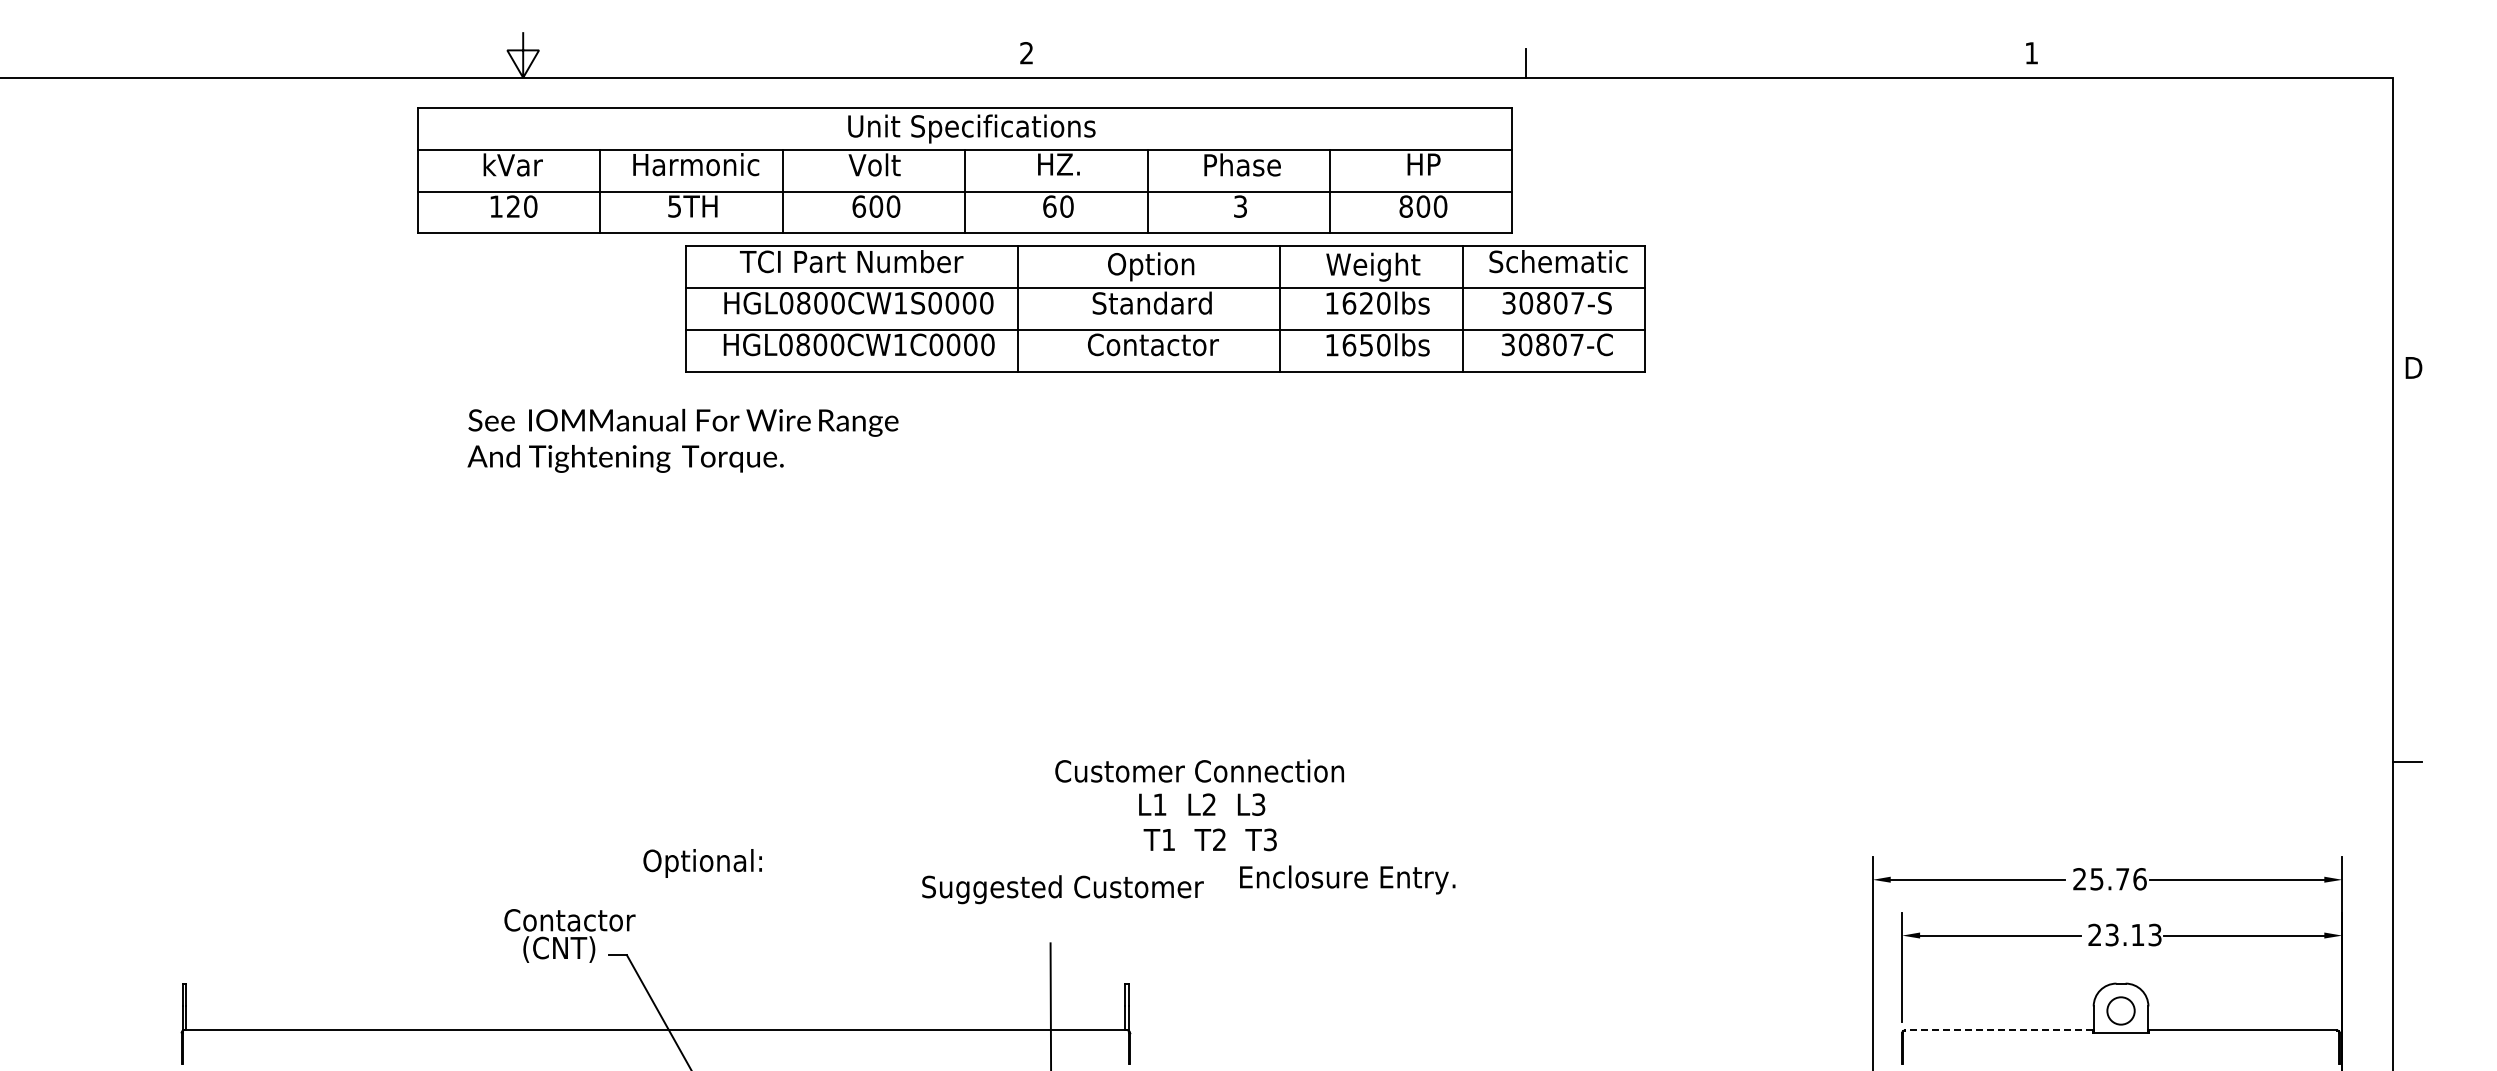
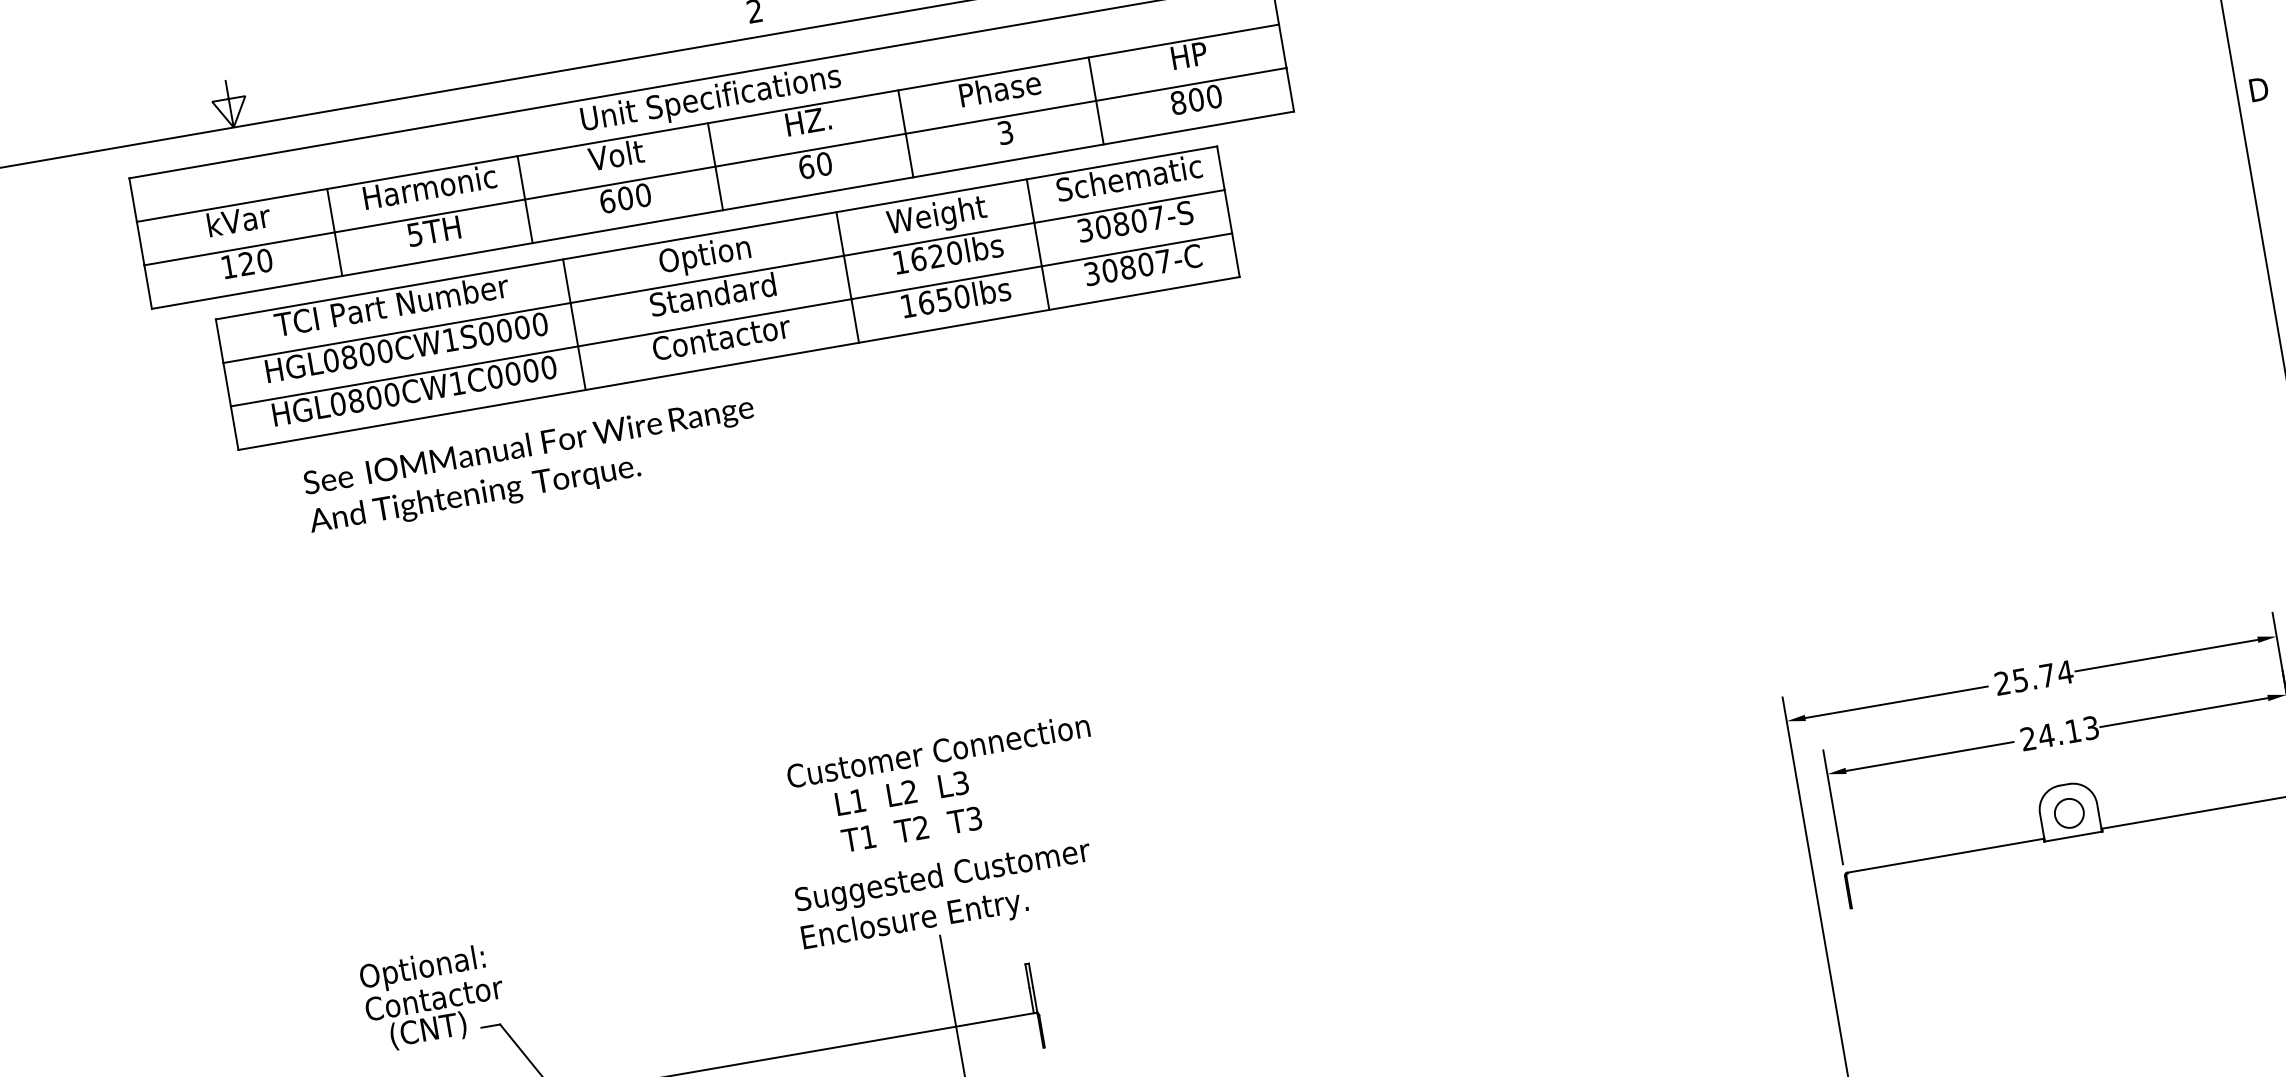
part: (1165, 308) -> (727, 297), moved
text: (682, 440) -> (531, 466), moved
text: (1199, 770) -> (938, 750), moved
text: (1202, 804) -> (902, 793), moved
text: (1209, 839) -> (910, 829), moved
text: (702, 863) -> (422, 969), moved
text: (1347, 879) -> (914, 920), moved
text: (2139, 879) -> (2064, 672), 25.76 -> 25.74
text: (2112, 934) -> (2046, 735), 23.13 -> 24.13
line: (1998, 1030) -> (1945, 855), dashed -> solid

